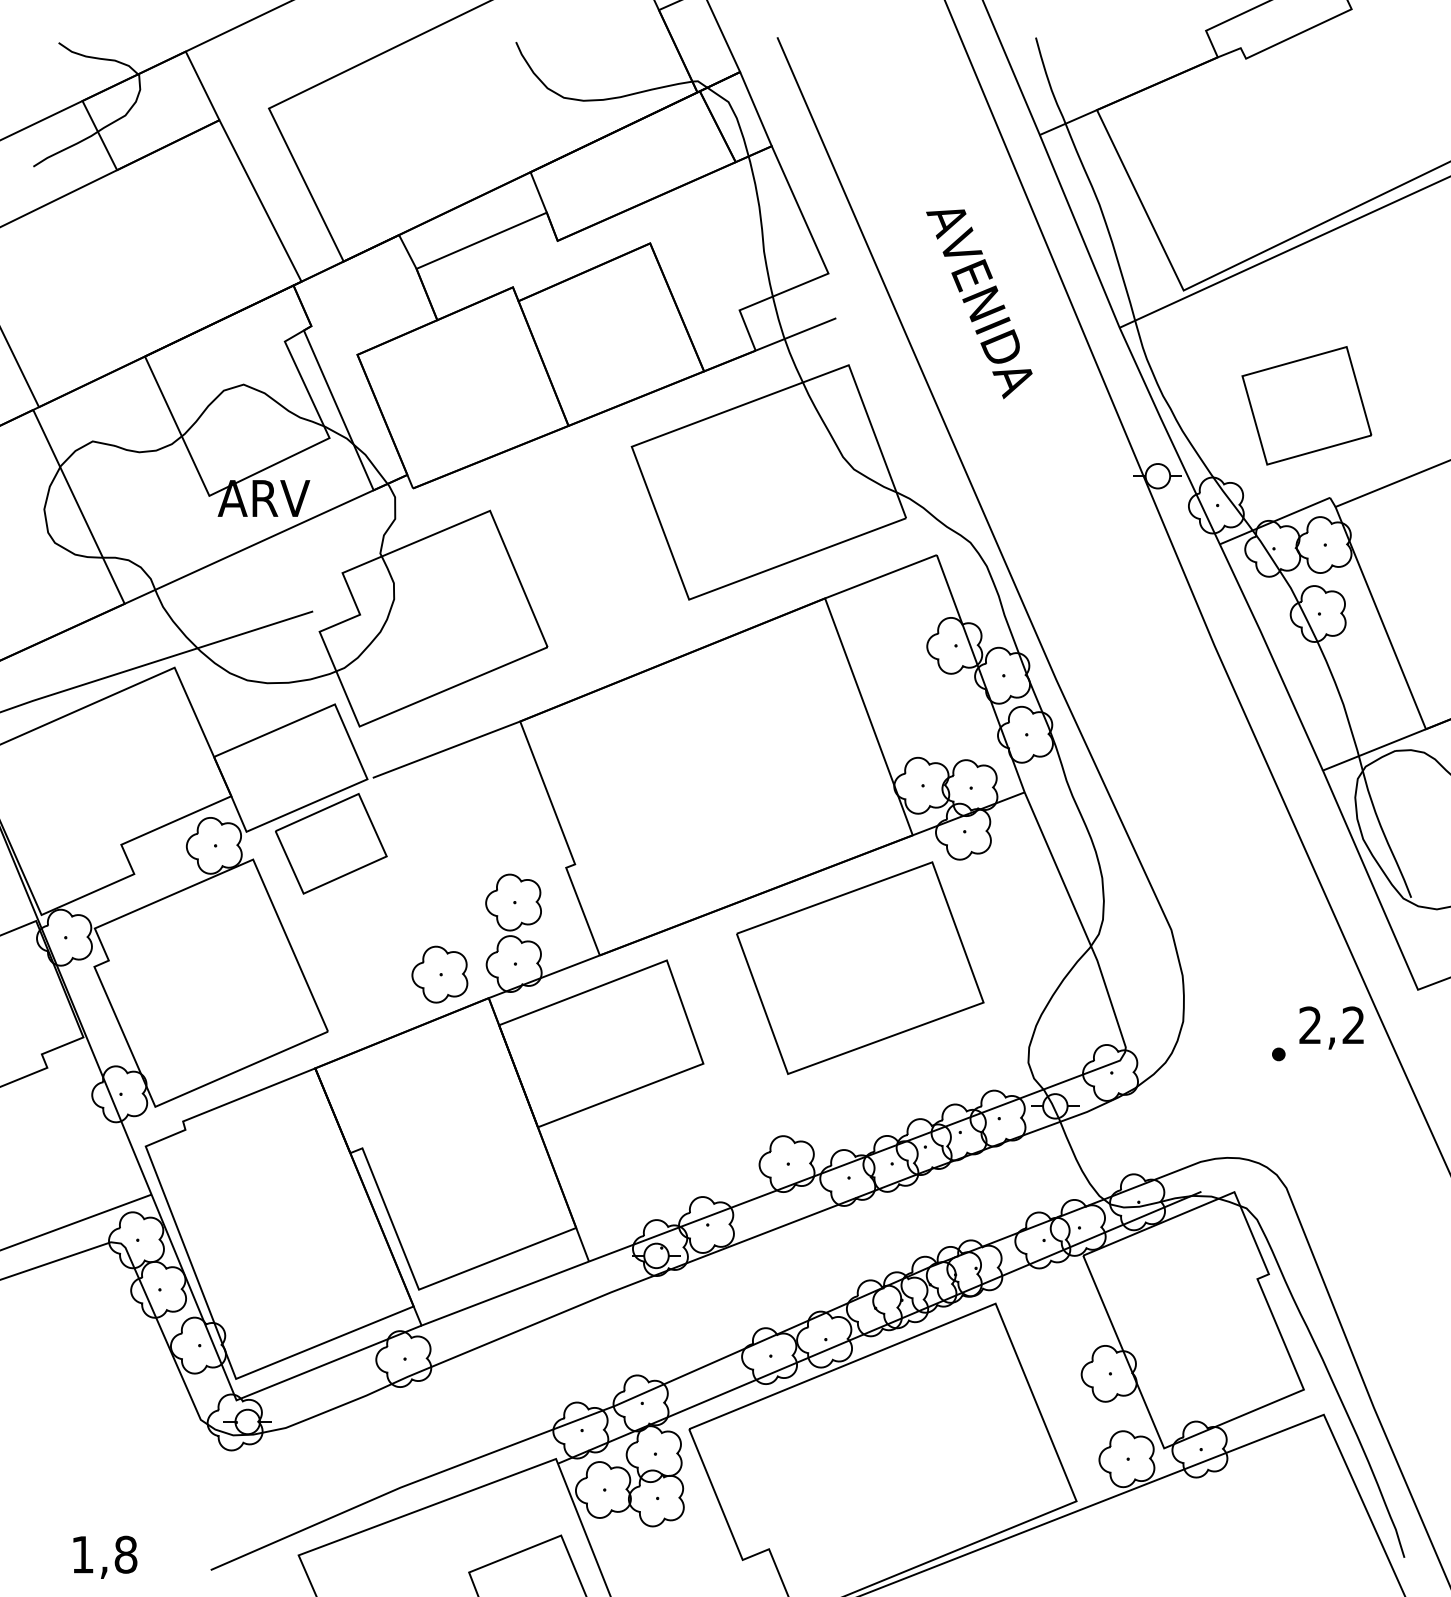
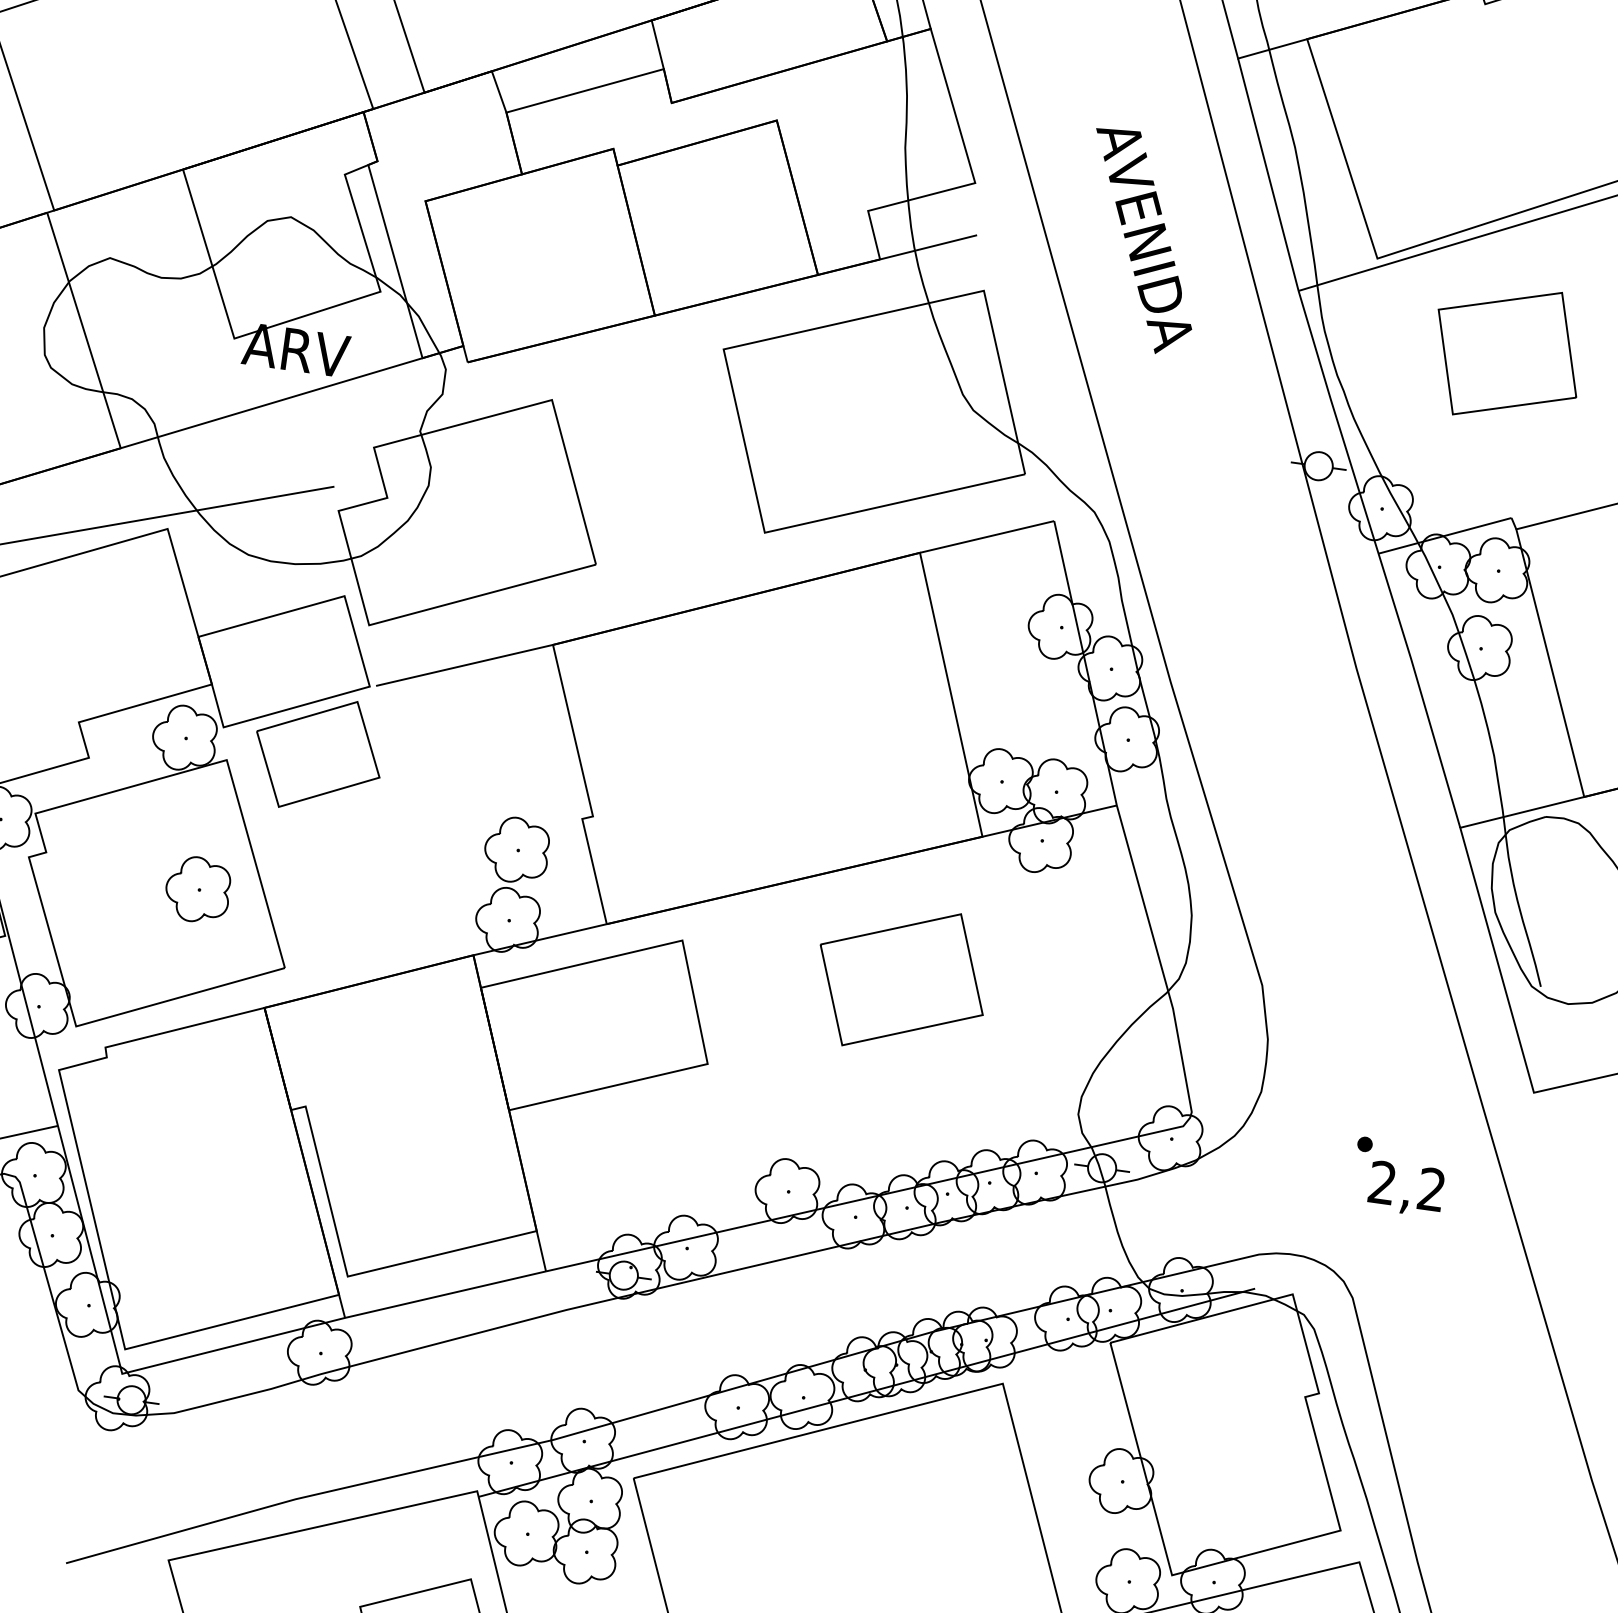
part: (1306, 405) -> (1507, 353), moved
part: (860, 967) -> (901, 979), size x0.6
part: (439, 974) -> (197, 889), moved
text: (1331, 1027) -> (1406, 1188), moved

